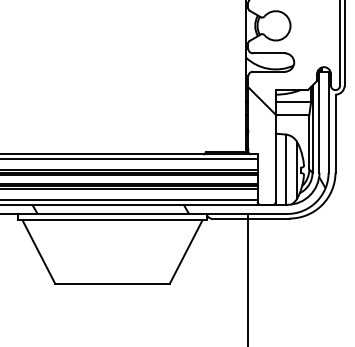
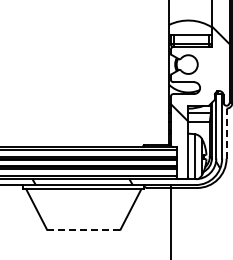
line: (335, 133) -> (226, 133), solid -> dashed
line: (112, 283) -> (83, 229), solid -> dashed

